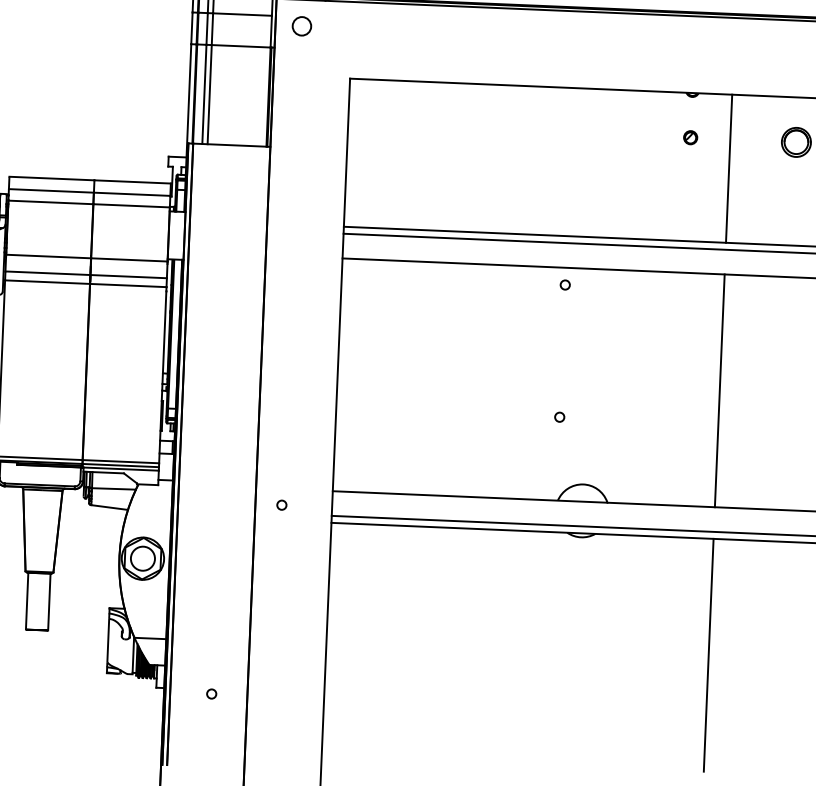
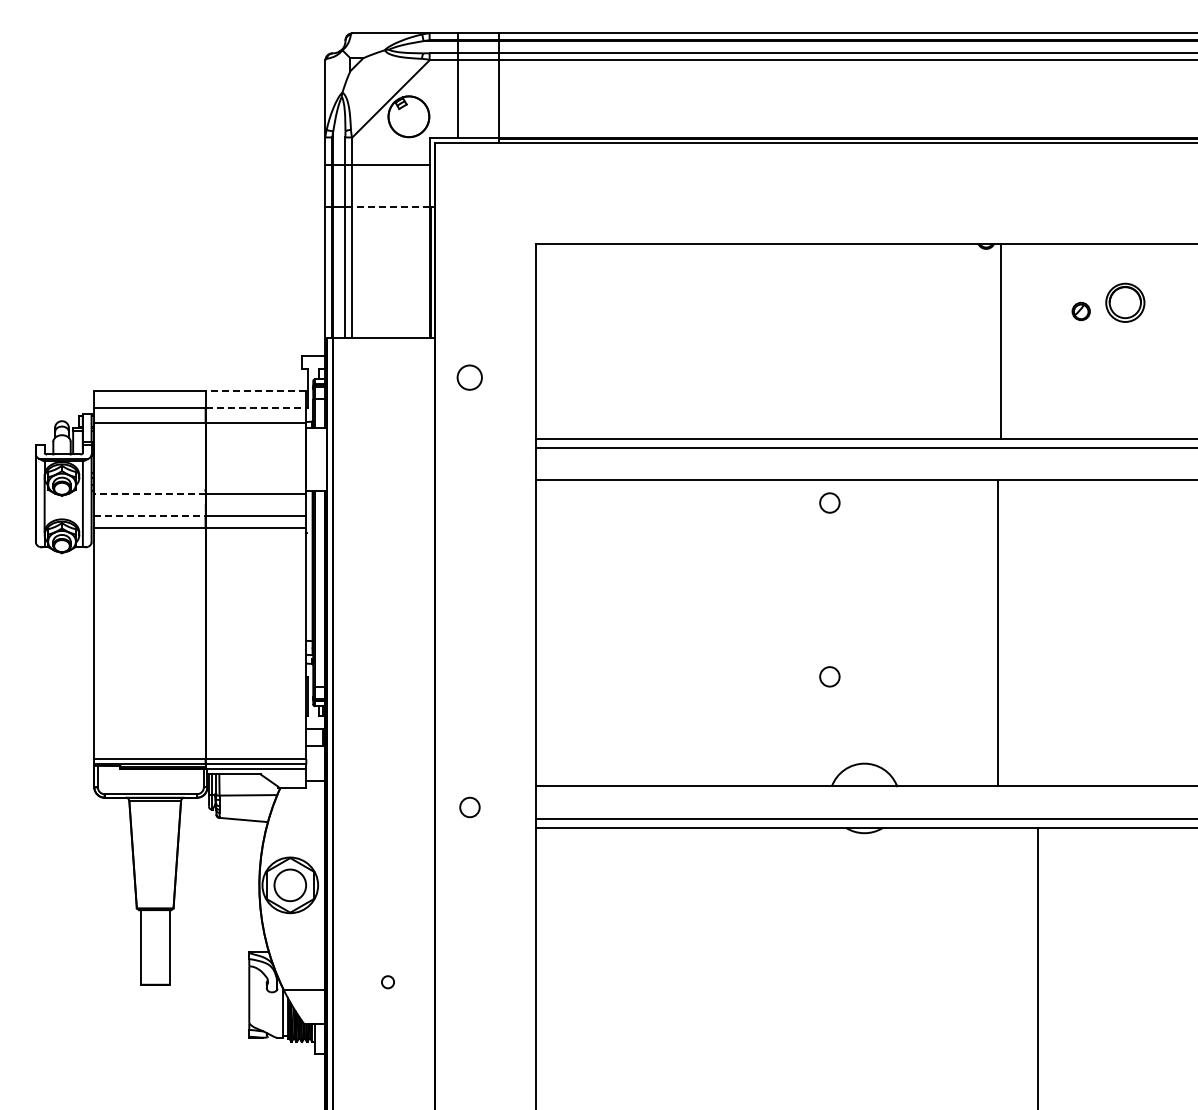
circle: (301, 26) -> (469, 377), moved
line: (241, 46) -> (391, 207), solid -> dashed
part: (690, 137) -> (1080, 311), moved
line: (729, 168) -> (1001, 340), moved
line: (132, 182) -> (255, 391), solid -> dashed
line: (132, 194) -> (256, 407), solid -> dashed
line: (48, 256) -> (149, 493), solid -> dashed
line: (47, 273) -> (149, 515), solid -> dashed
circle: (565, 284) -> (829, 502), size x1.6
line: (719, 391) -> (998, 633), moved
circle: (559, 417) -> (829, 676), size x1.6
circle: (281, 505) -> (469, 807), size x1.6
circle: (211, 694) -> (387, 982), moved

